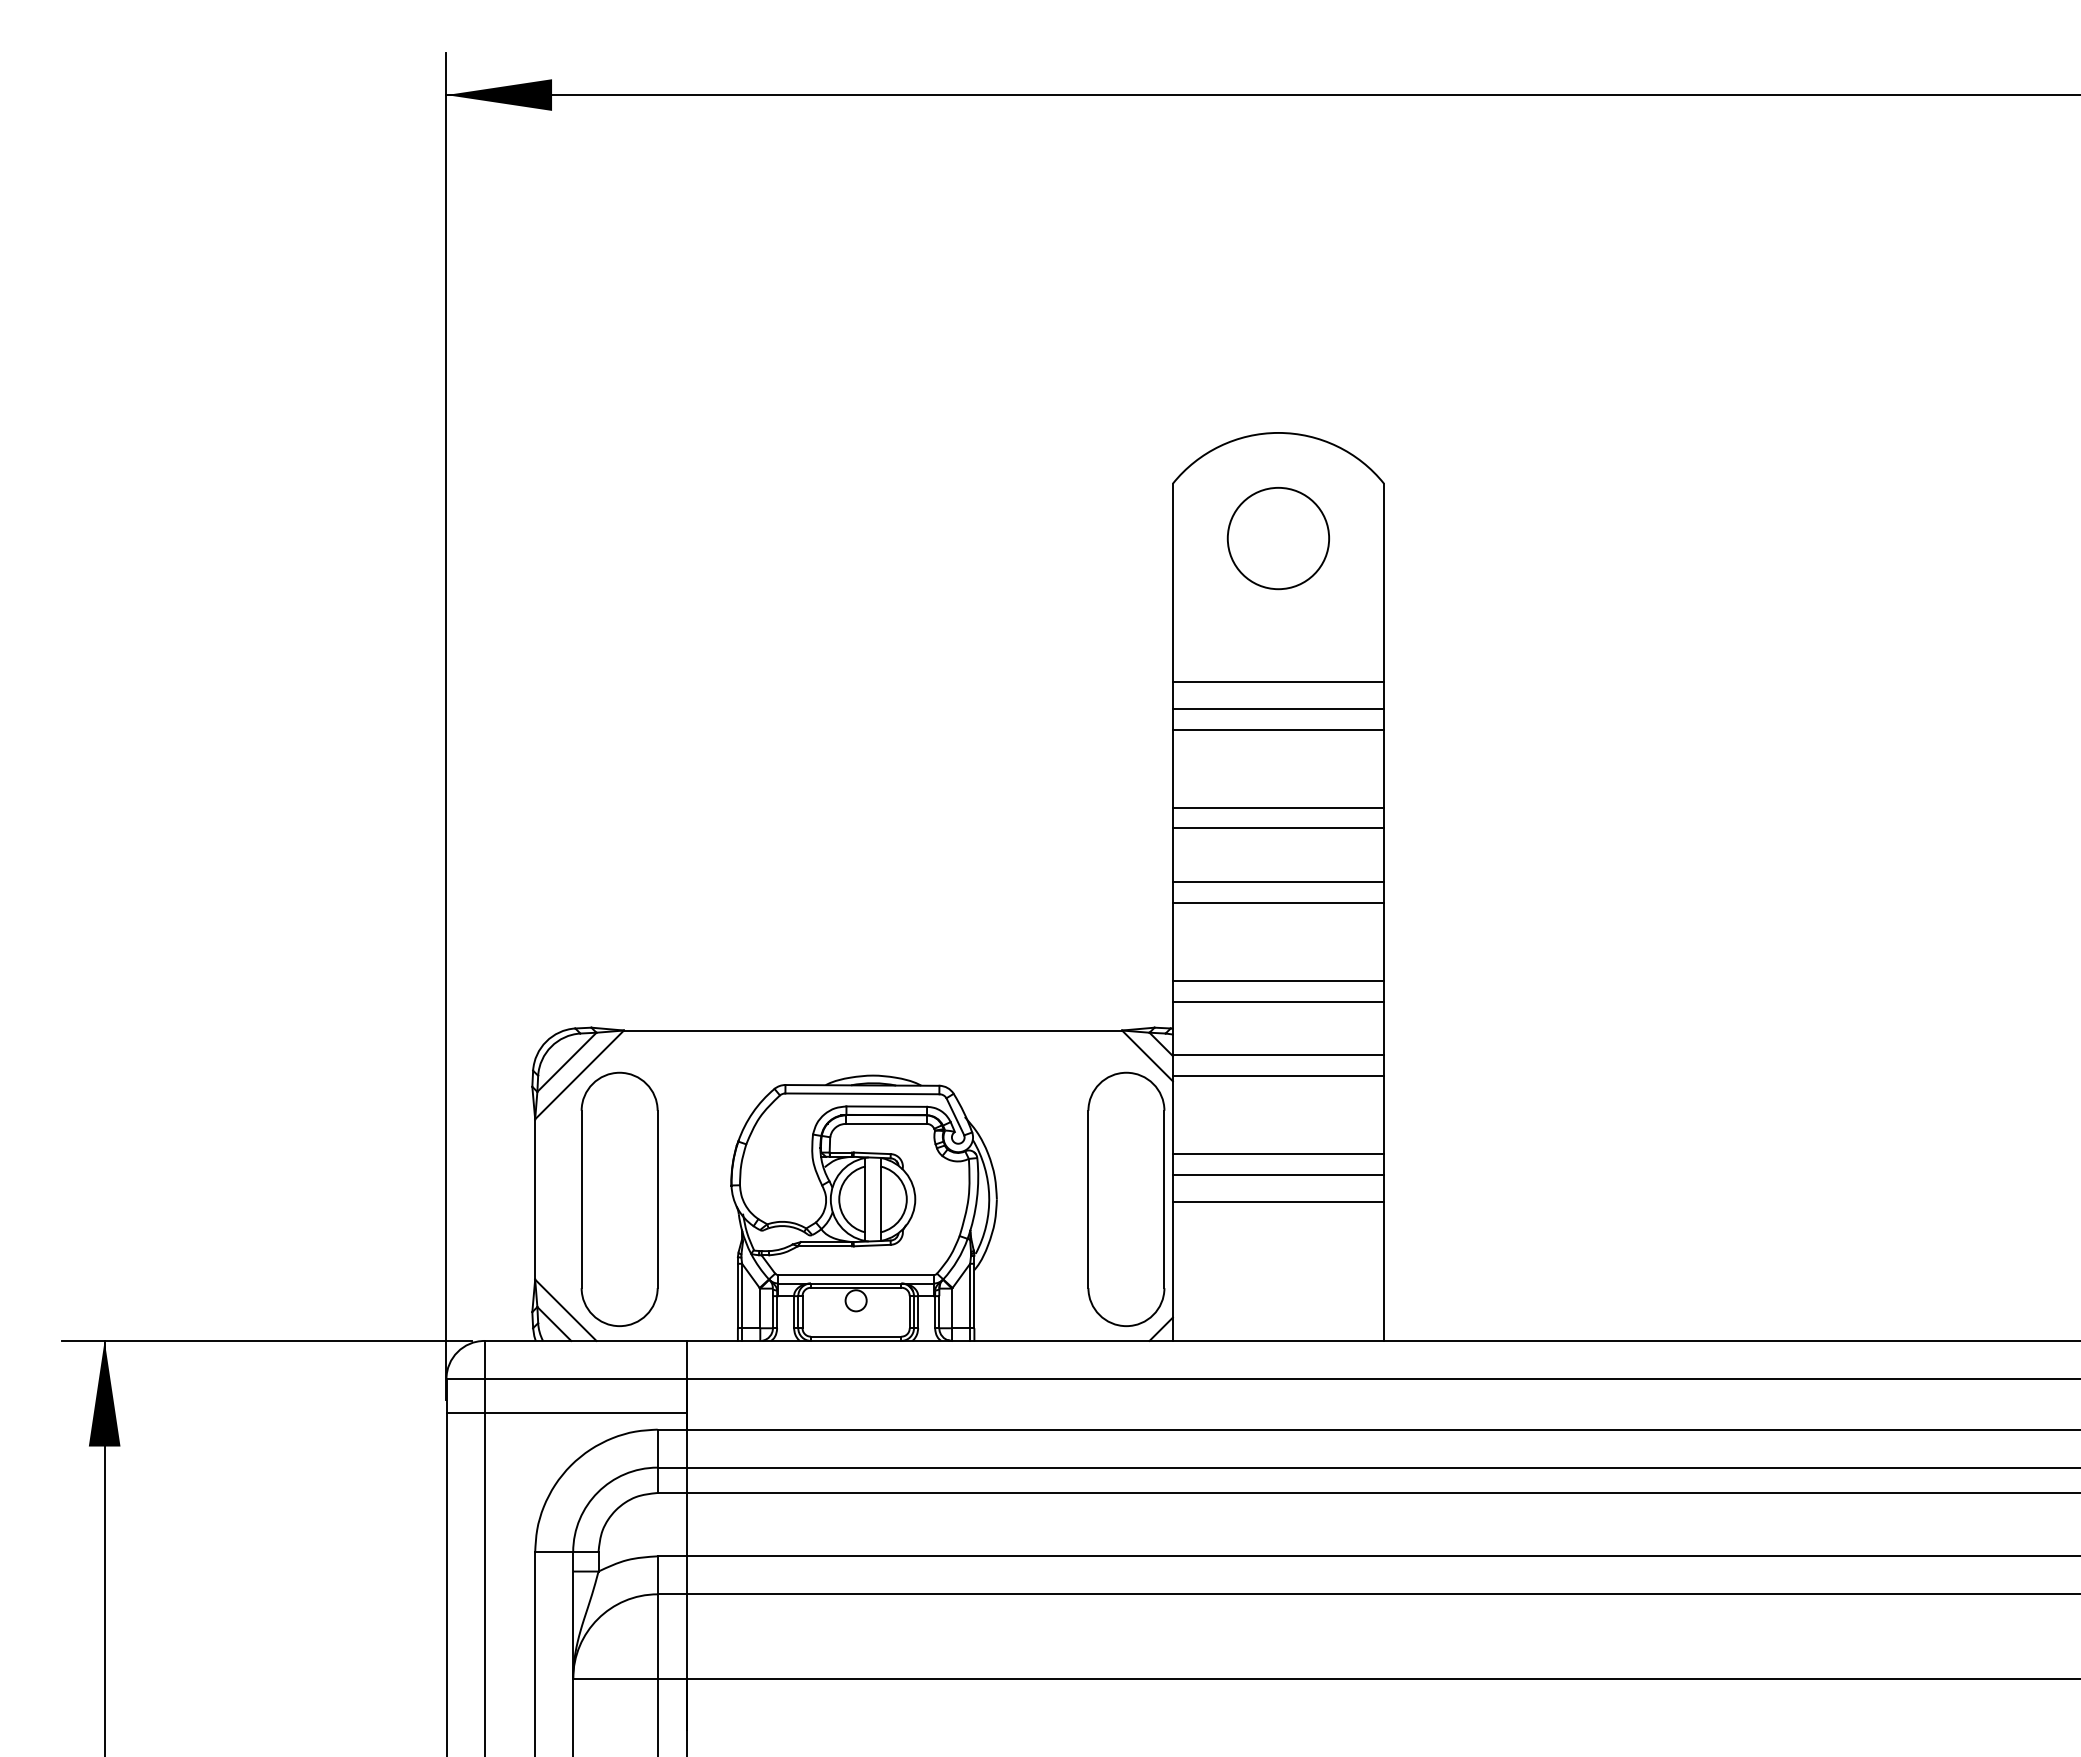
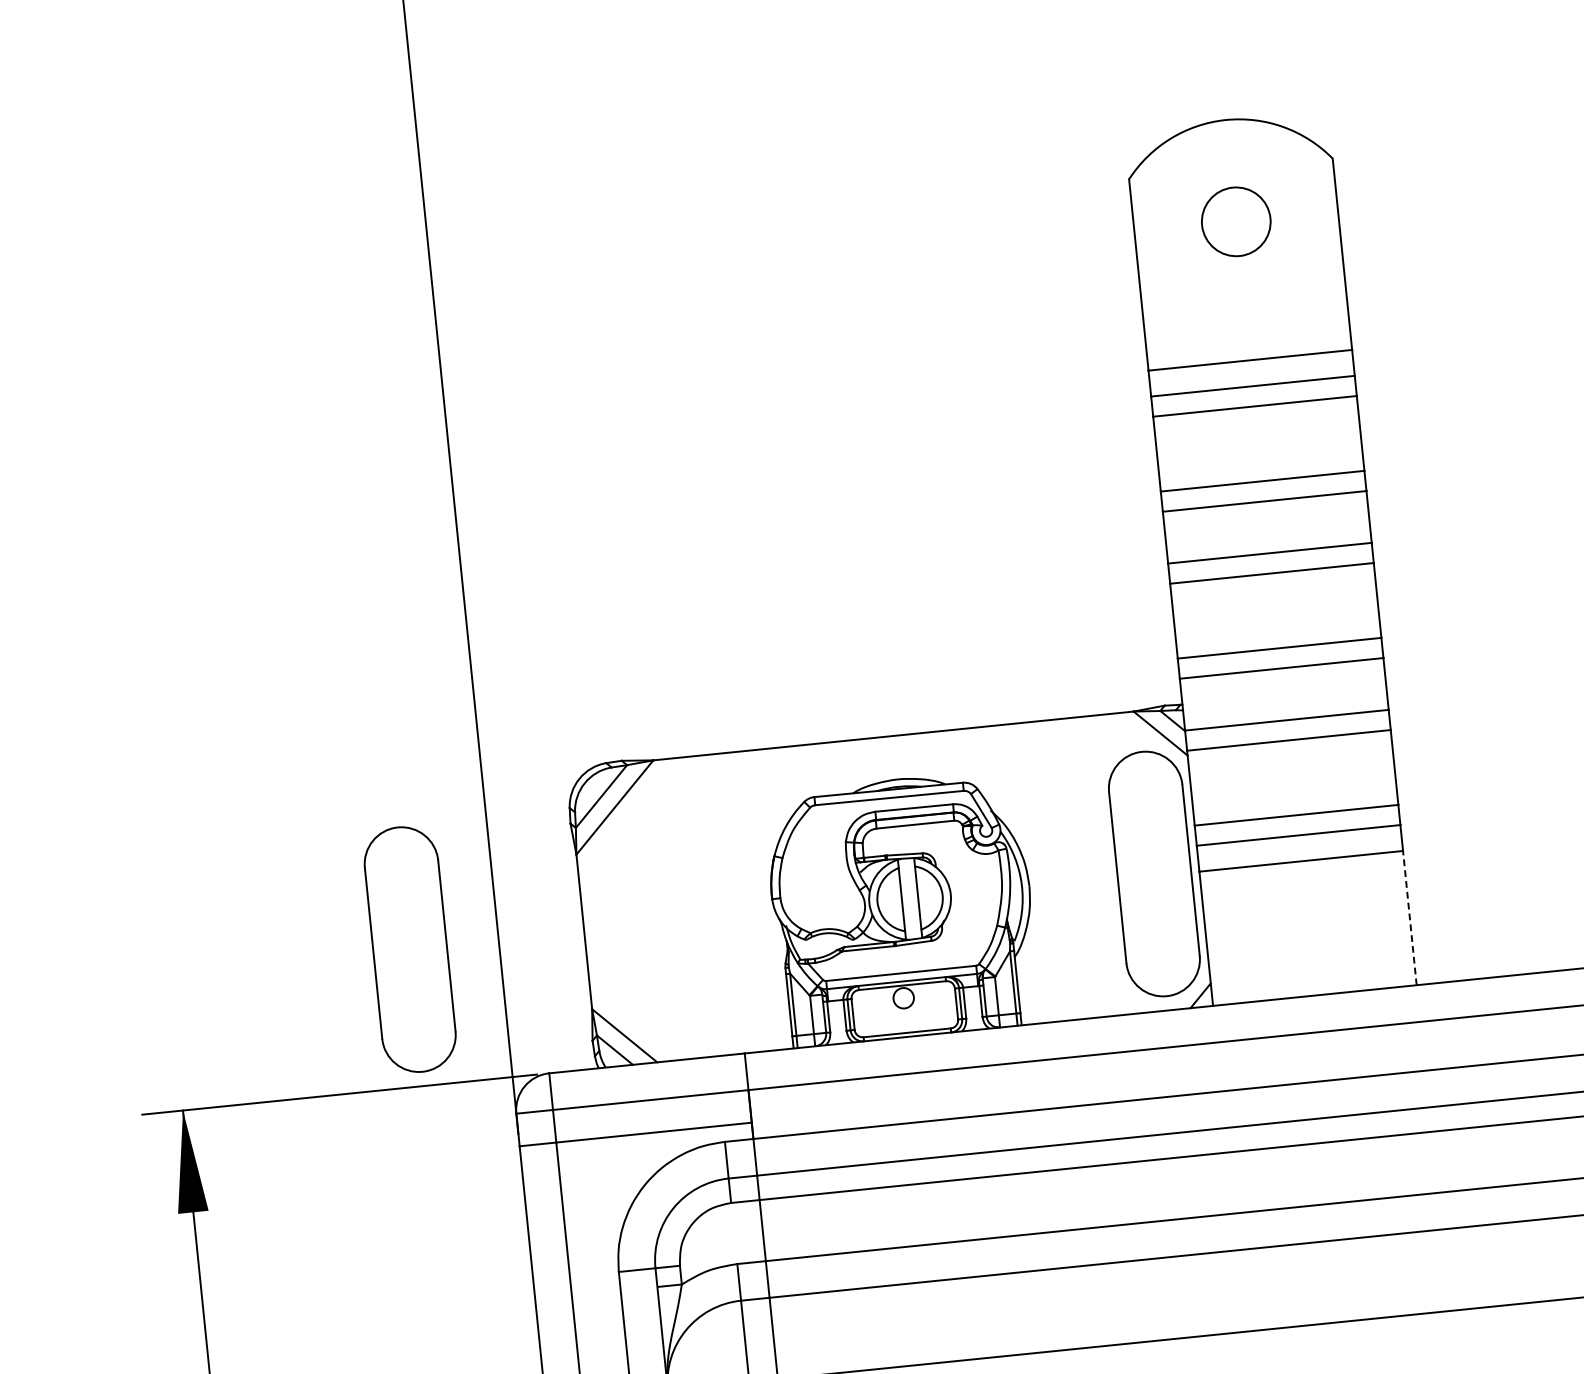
circle: (1278, 538) -> (1236, 221), size x0.7
part: (619, 1198) -> (409, 948), moved
line: (1384, 1271) -> (1410, 918), solid -> dashed

